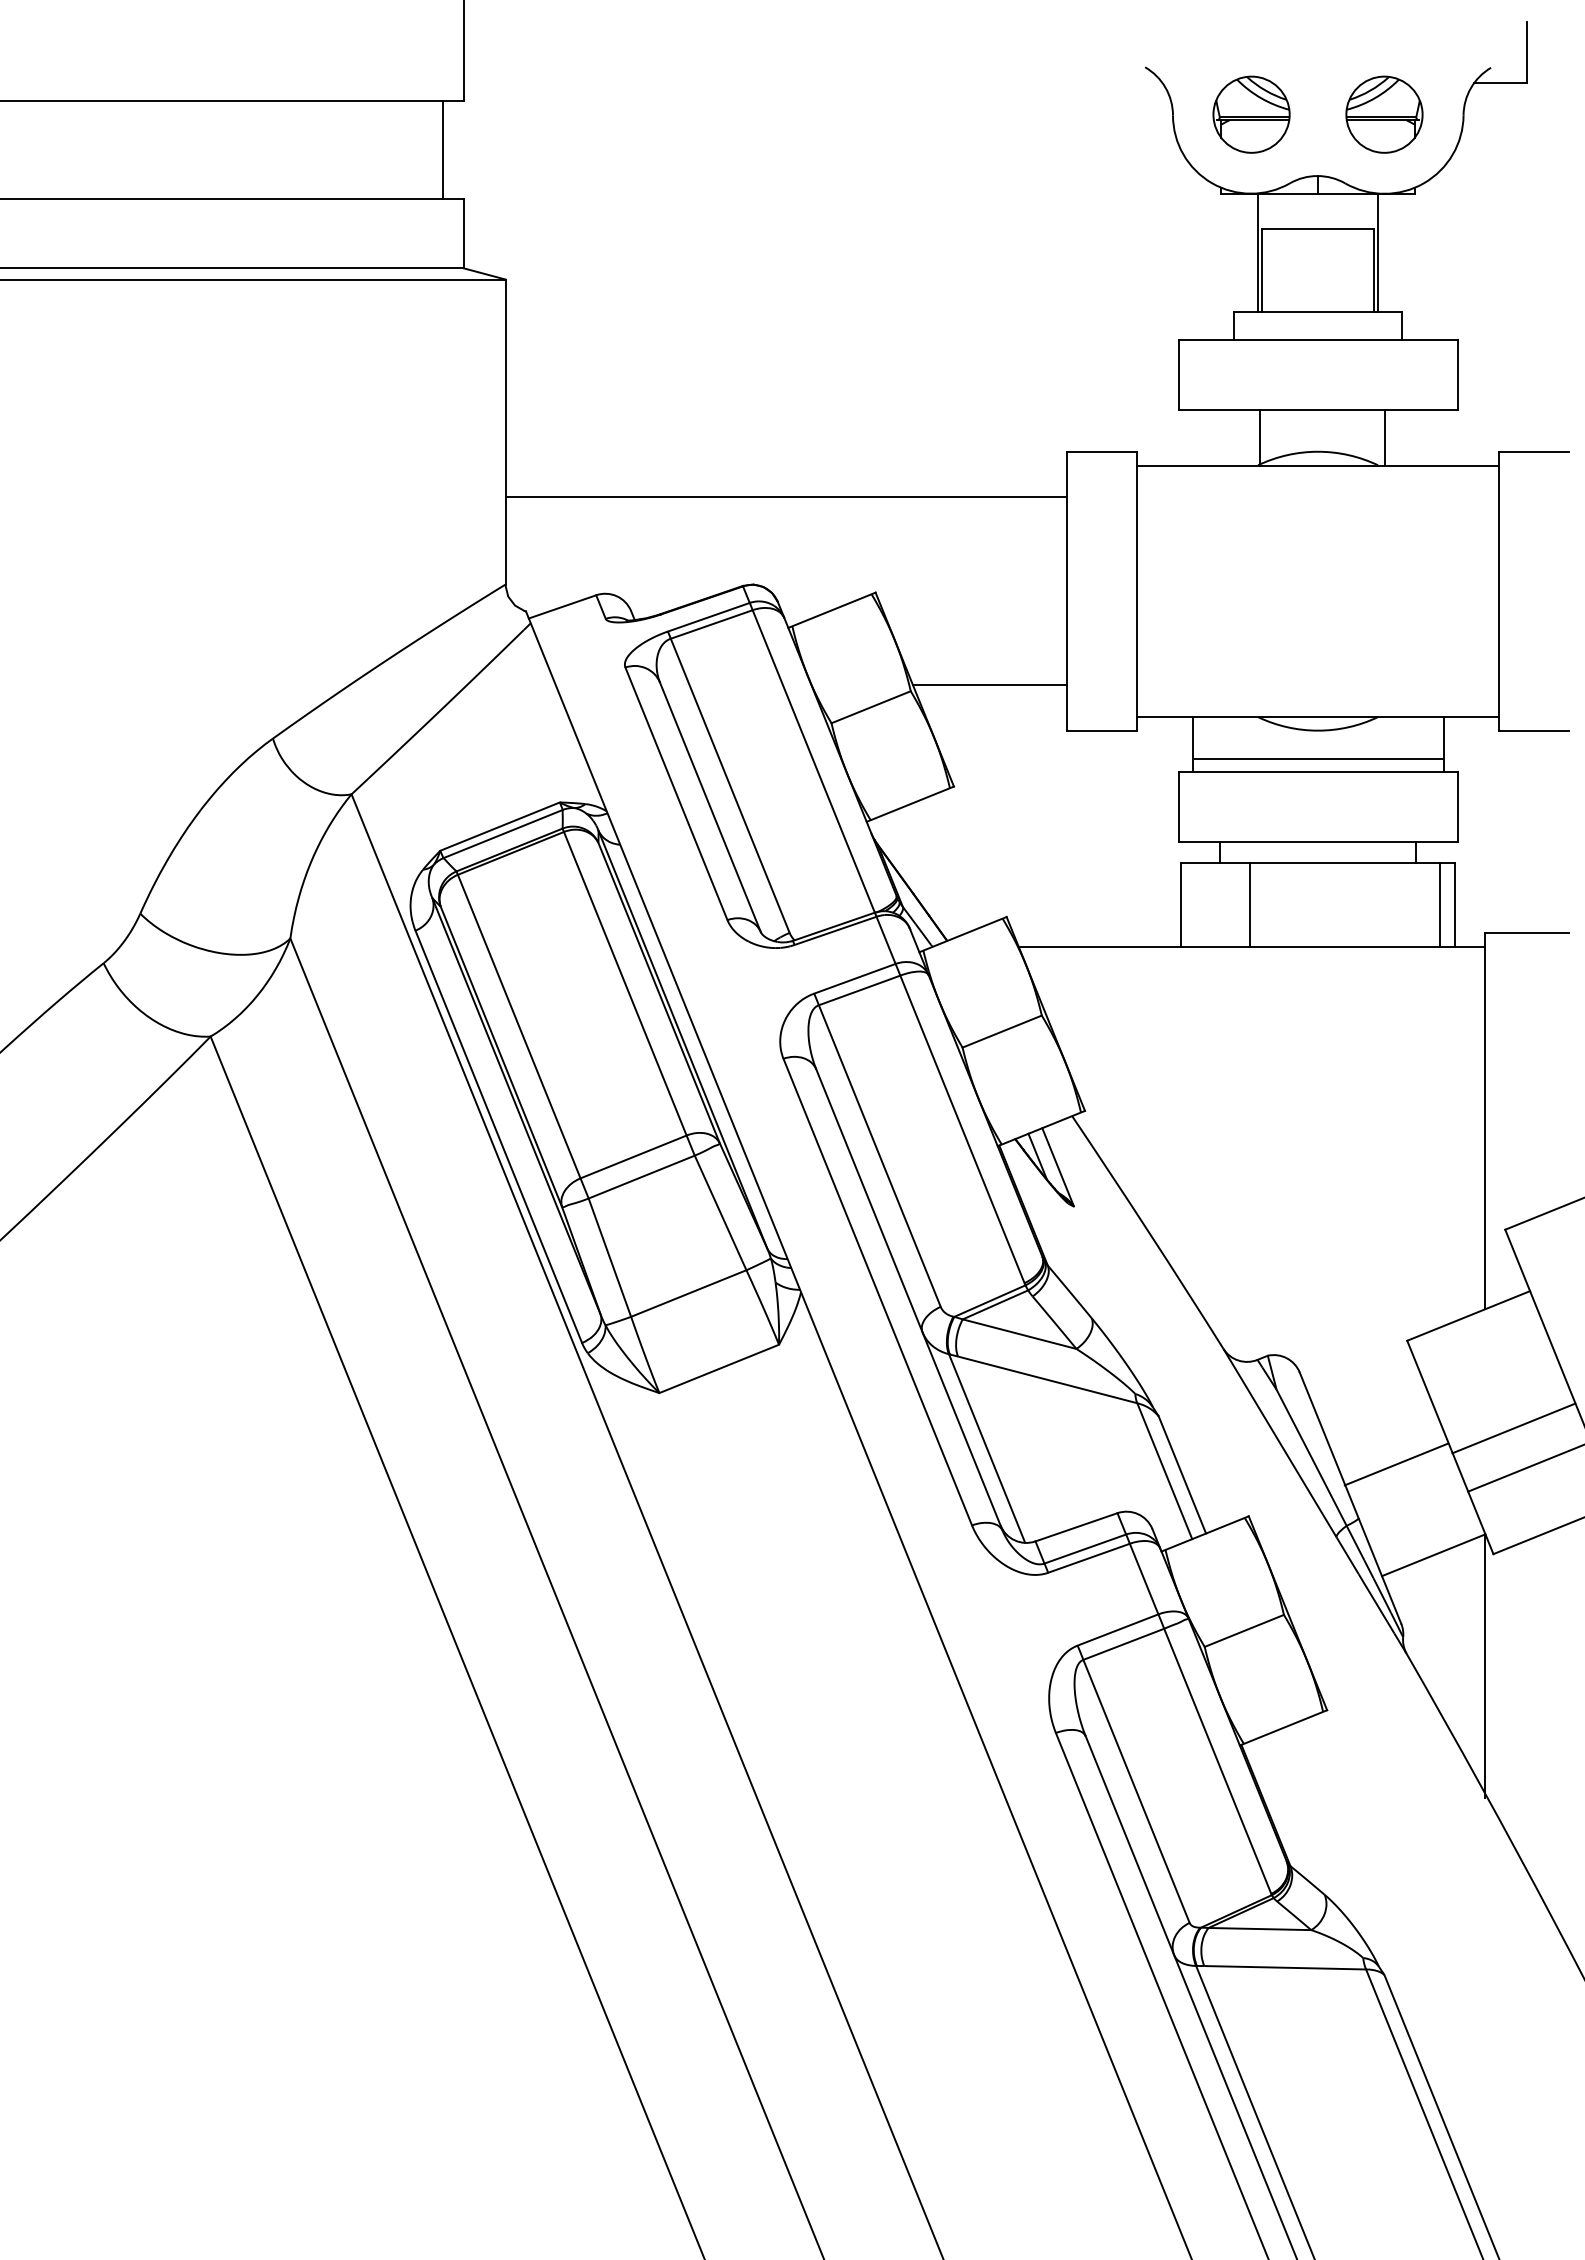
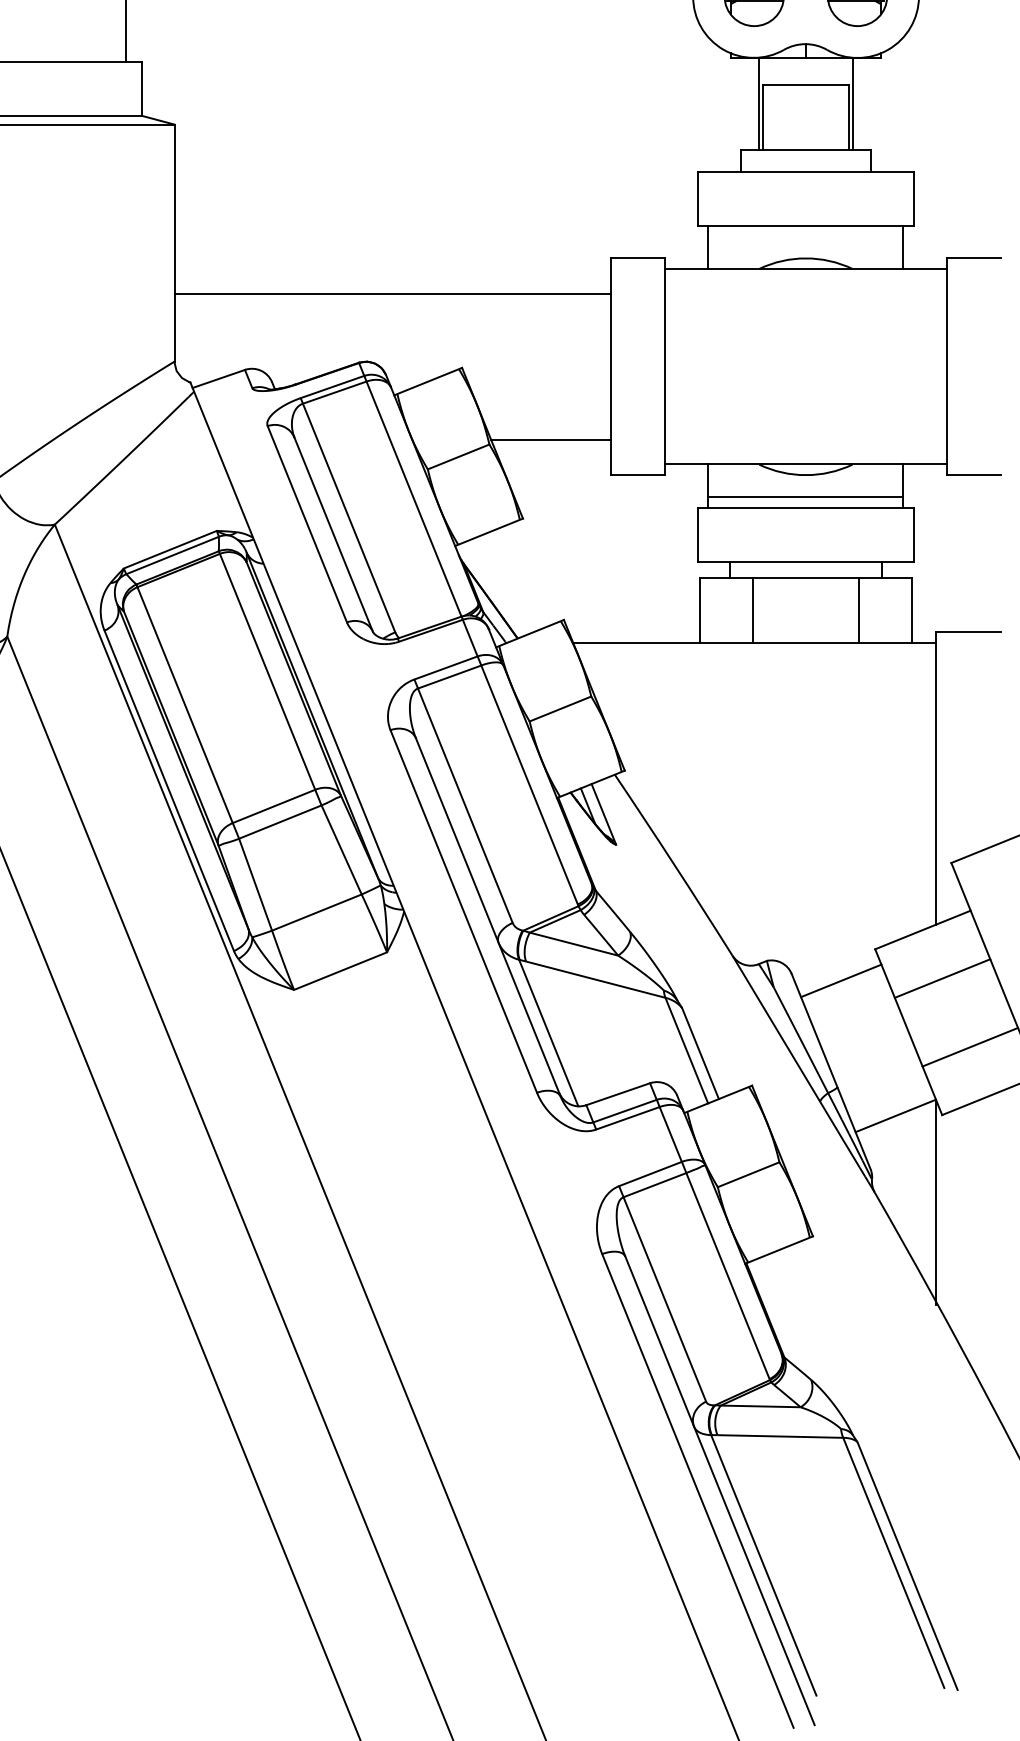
line: (1259, 437) -> (708, 247), moved
line: (1384, 437) -> (903, 247), moved
line: (1440, 904) -> (859, 610), moved
line: (1513, 1428) -> (942, 978), moved
line: (1396, 1464) -> (841, 980), moved

